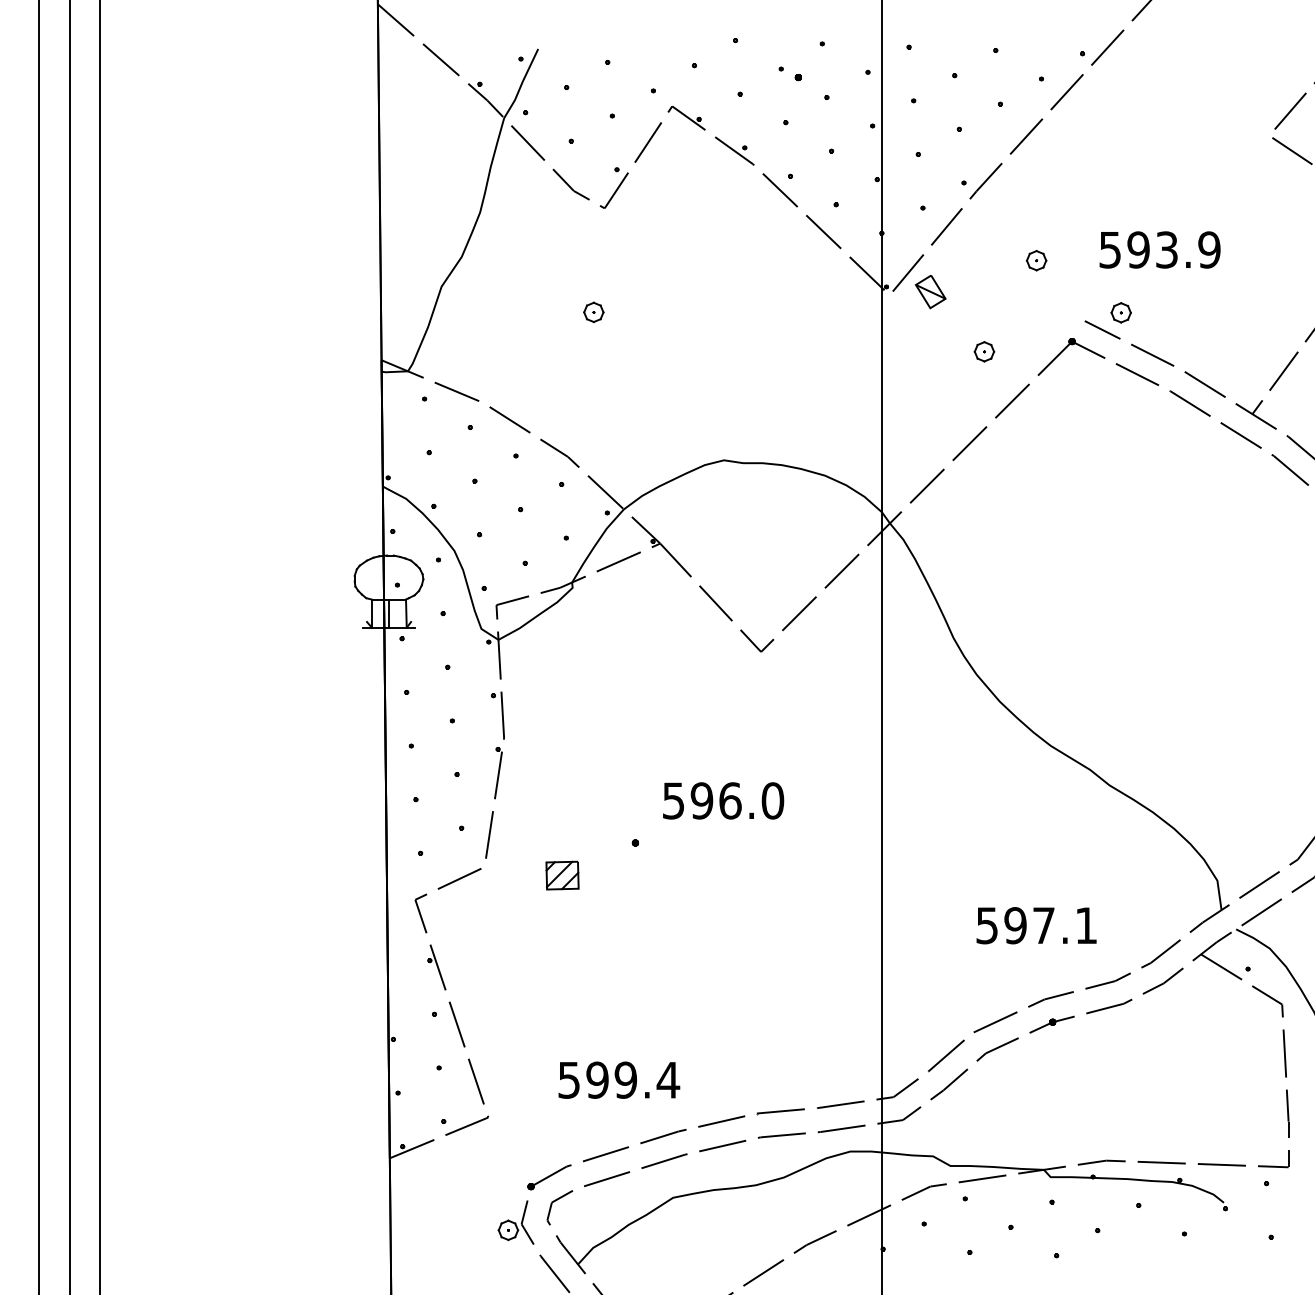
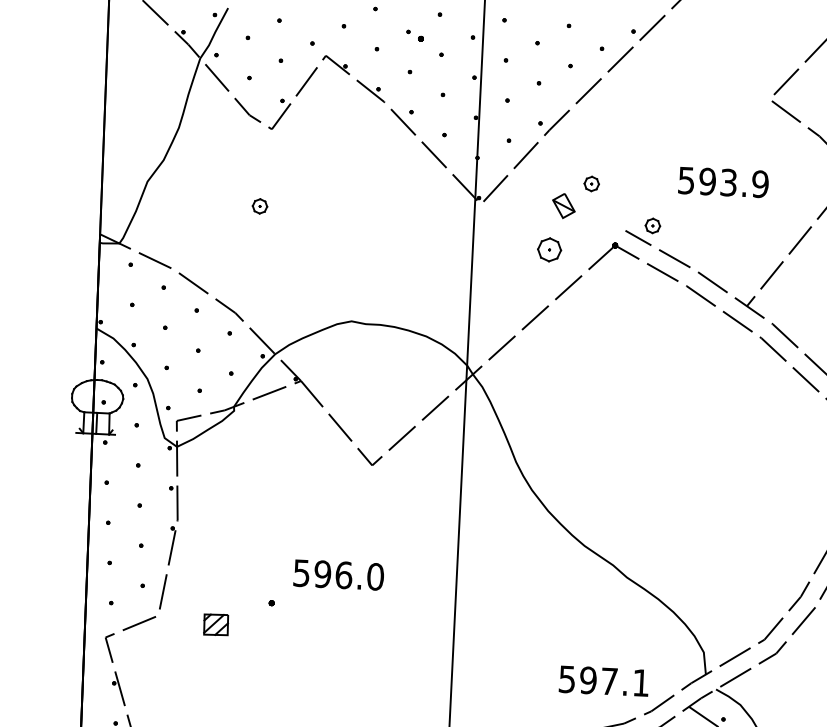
text: (1159, 249) -> (723, 182), moved
part: (930, 292) -> (563, 206), moved
part: (984, 351) -> (549, 249), size x1.6
text: (1036, 925) -> (603, 681), moved

